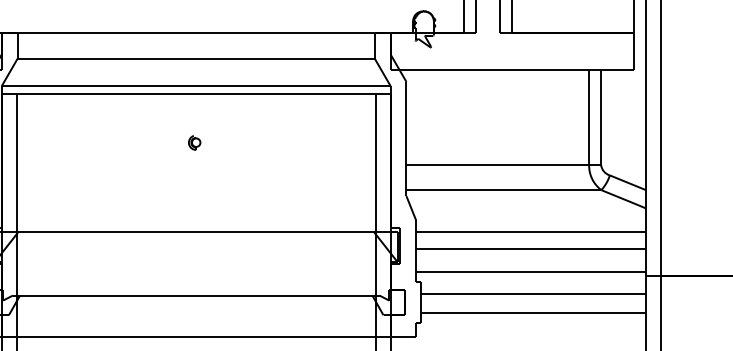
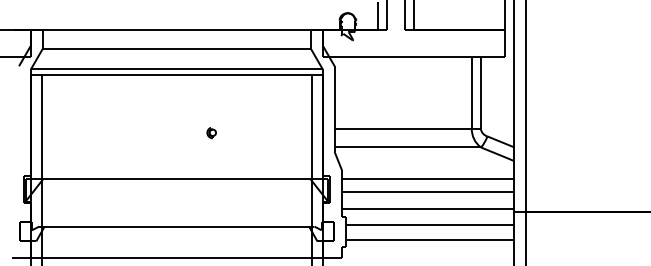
part: (194, 143) -> (211, 133), moved

